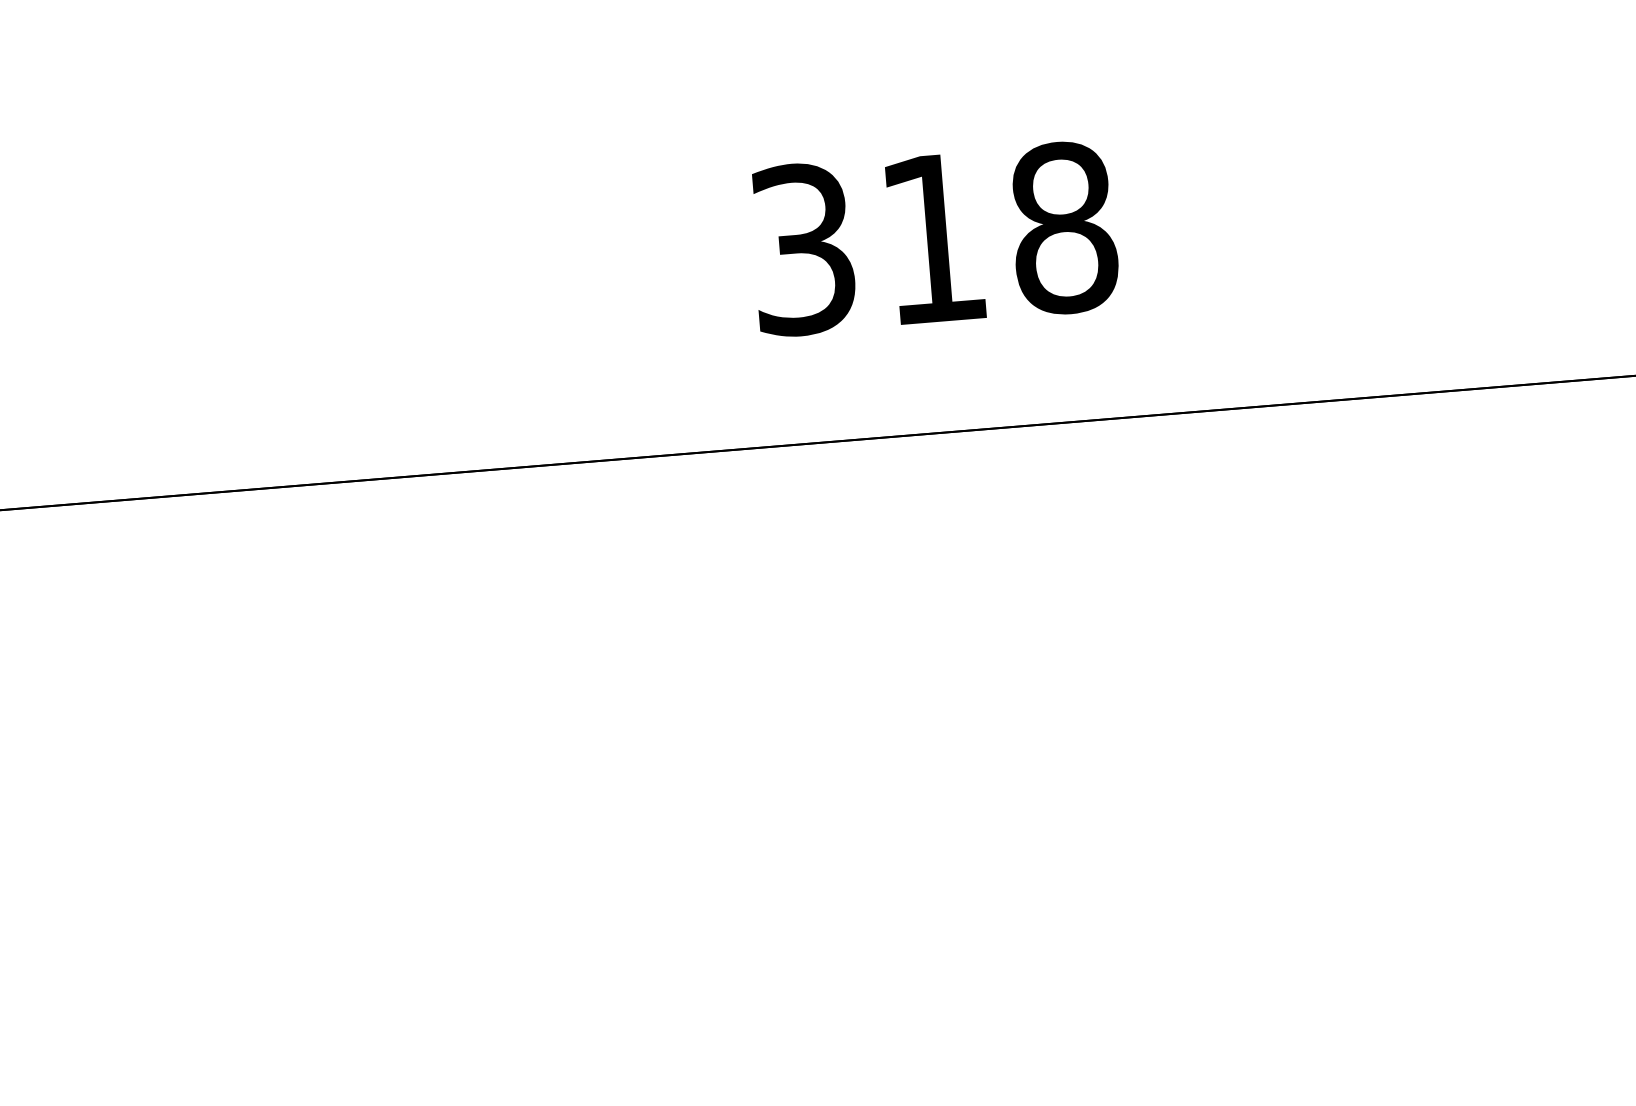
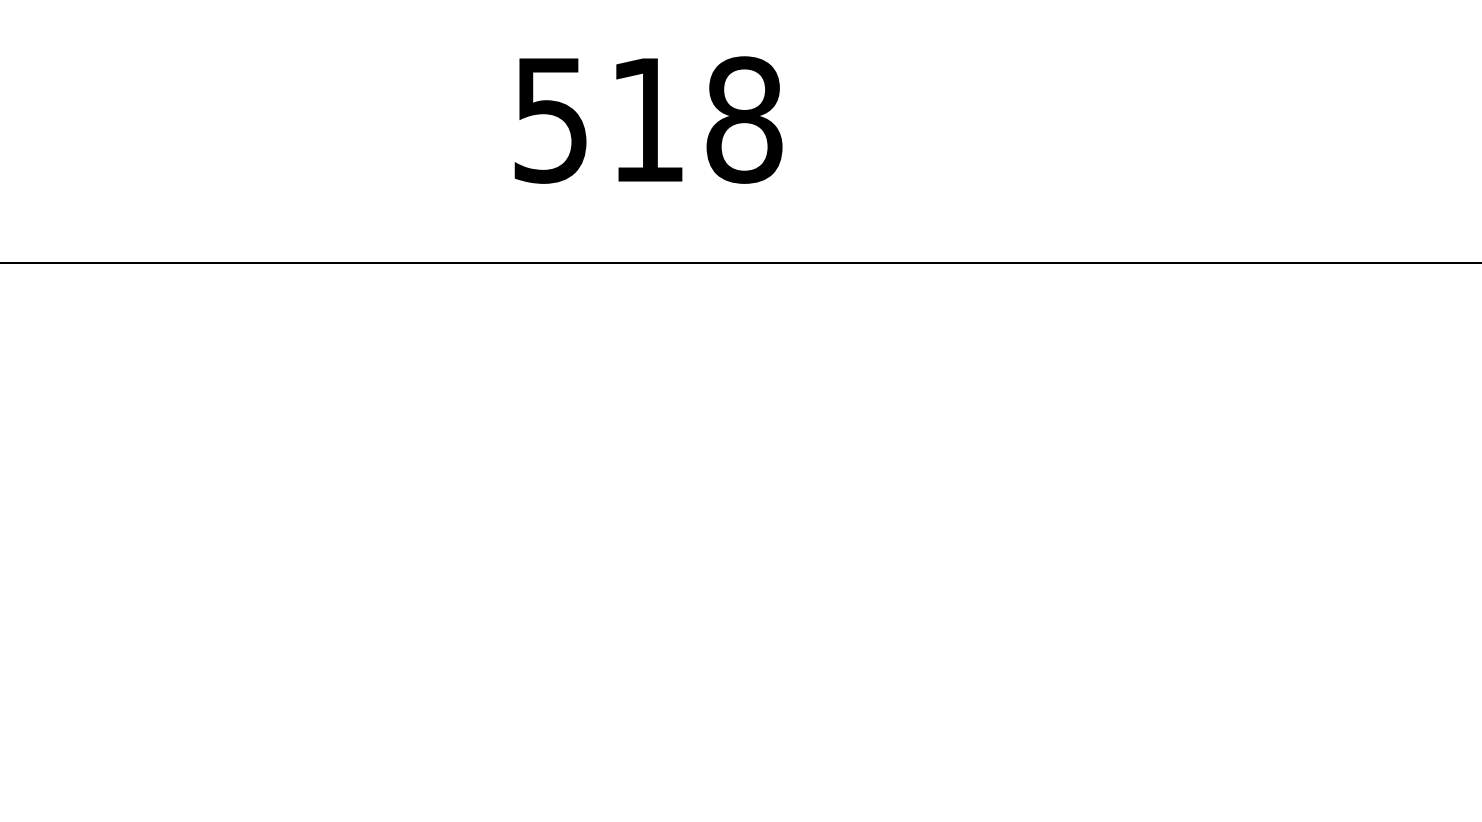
text: (802, 248) -> (550, 119), 318 -> 518

